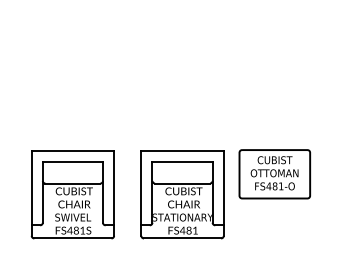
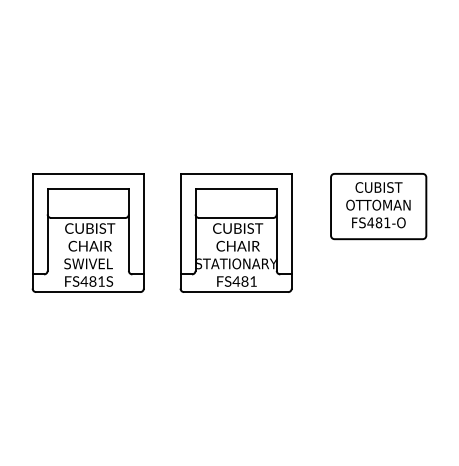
part: (274, 174) -> (378, 206), moved

